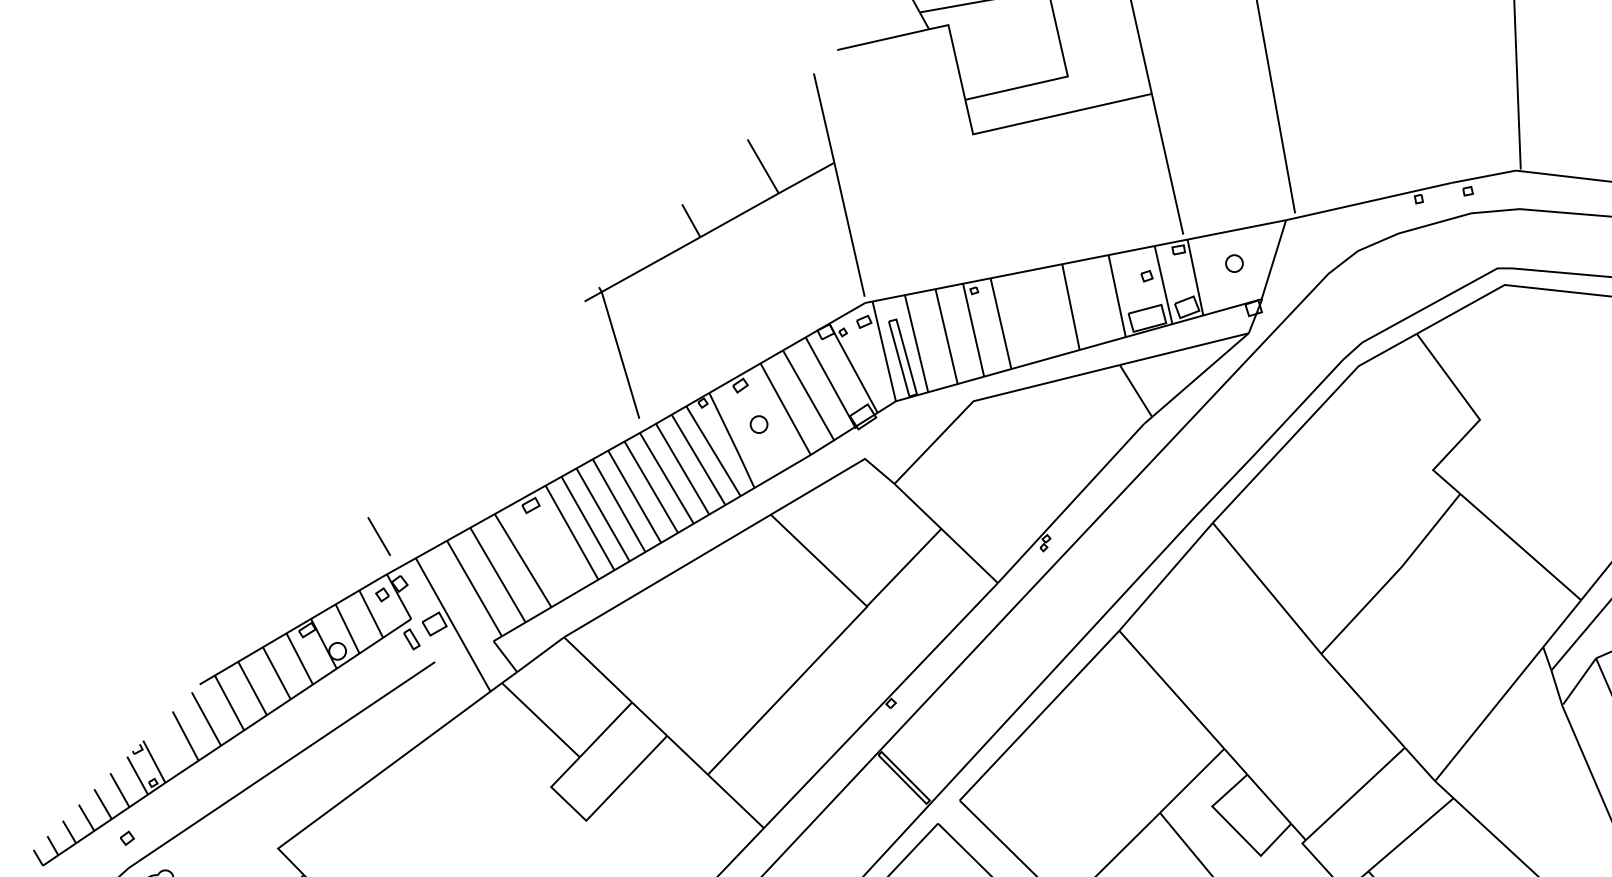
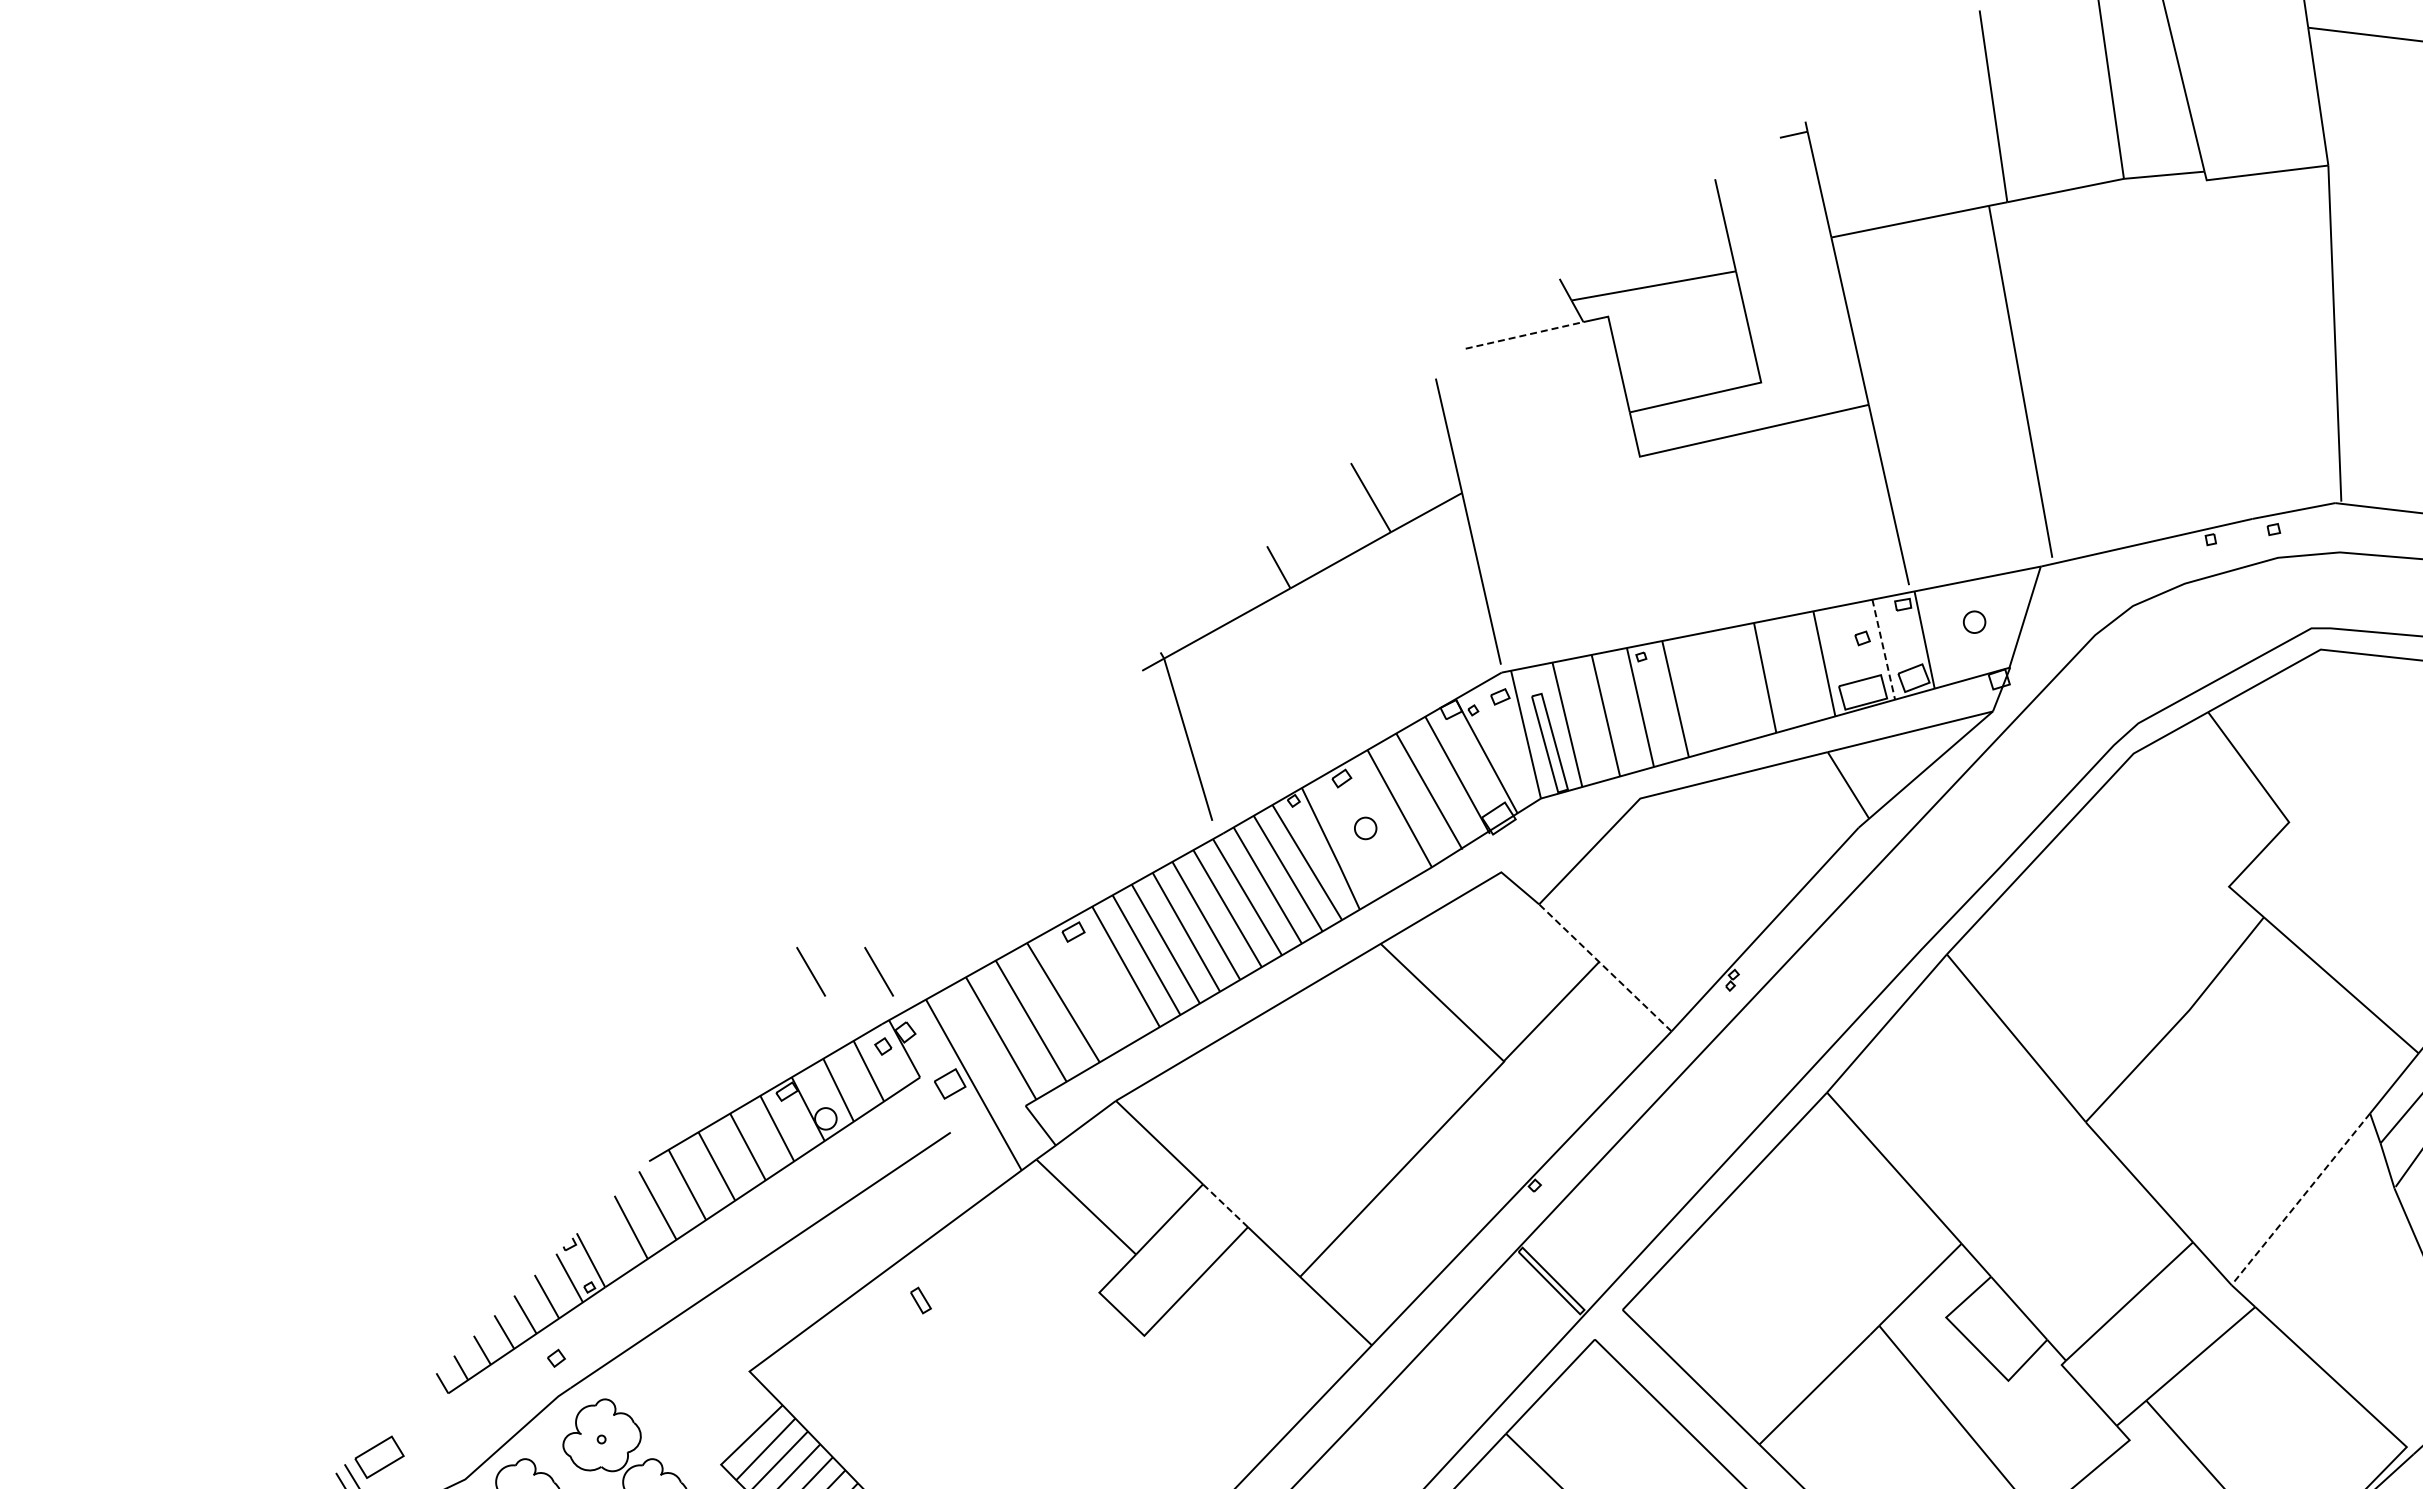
line: (883, 39) -> (1525, 335), solid -> dashed
line: (1163, 285) -> (1883, 650), solid -> dashed
line: (946, 533) -> (1605, 967), solid -> dashed
line: (325, 536) -> (810, 971), added
part: (411, 639) -> (920, 1300), moved
line: (1488, 714) -> (2300, 1199), solid -> dashed
line: (649, 718) -> (1225, 1205), solid -> dashed

